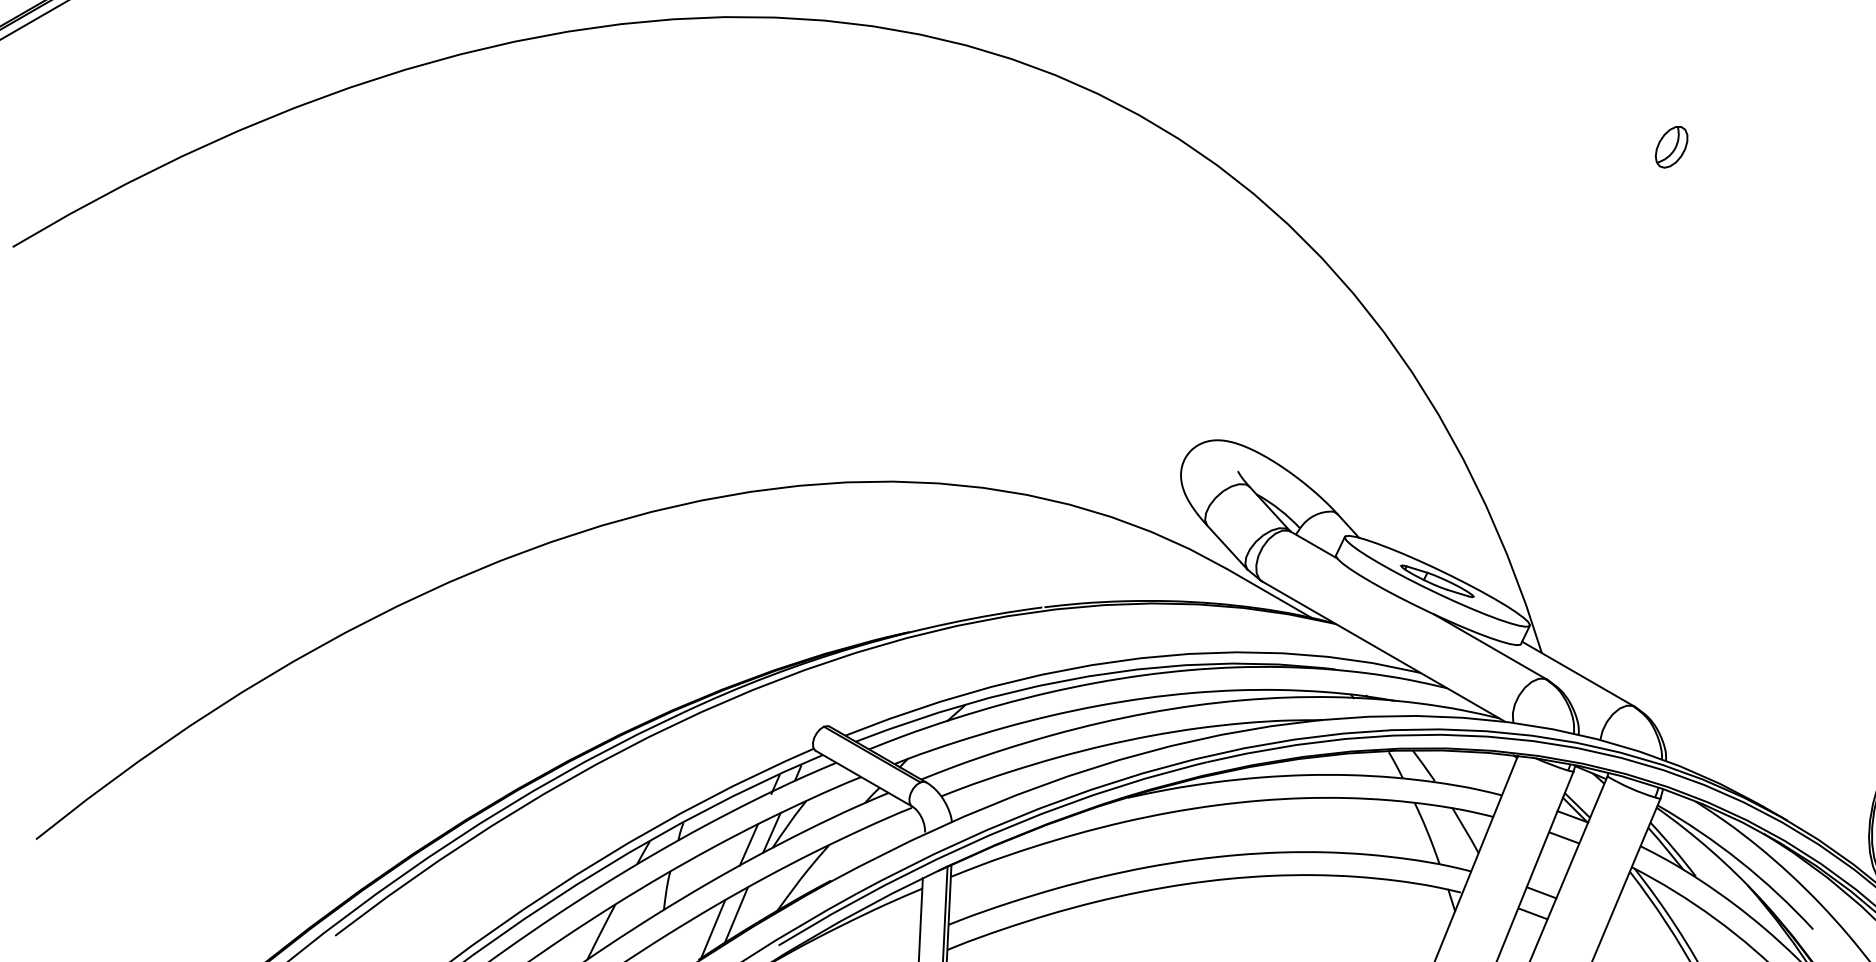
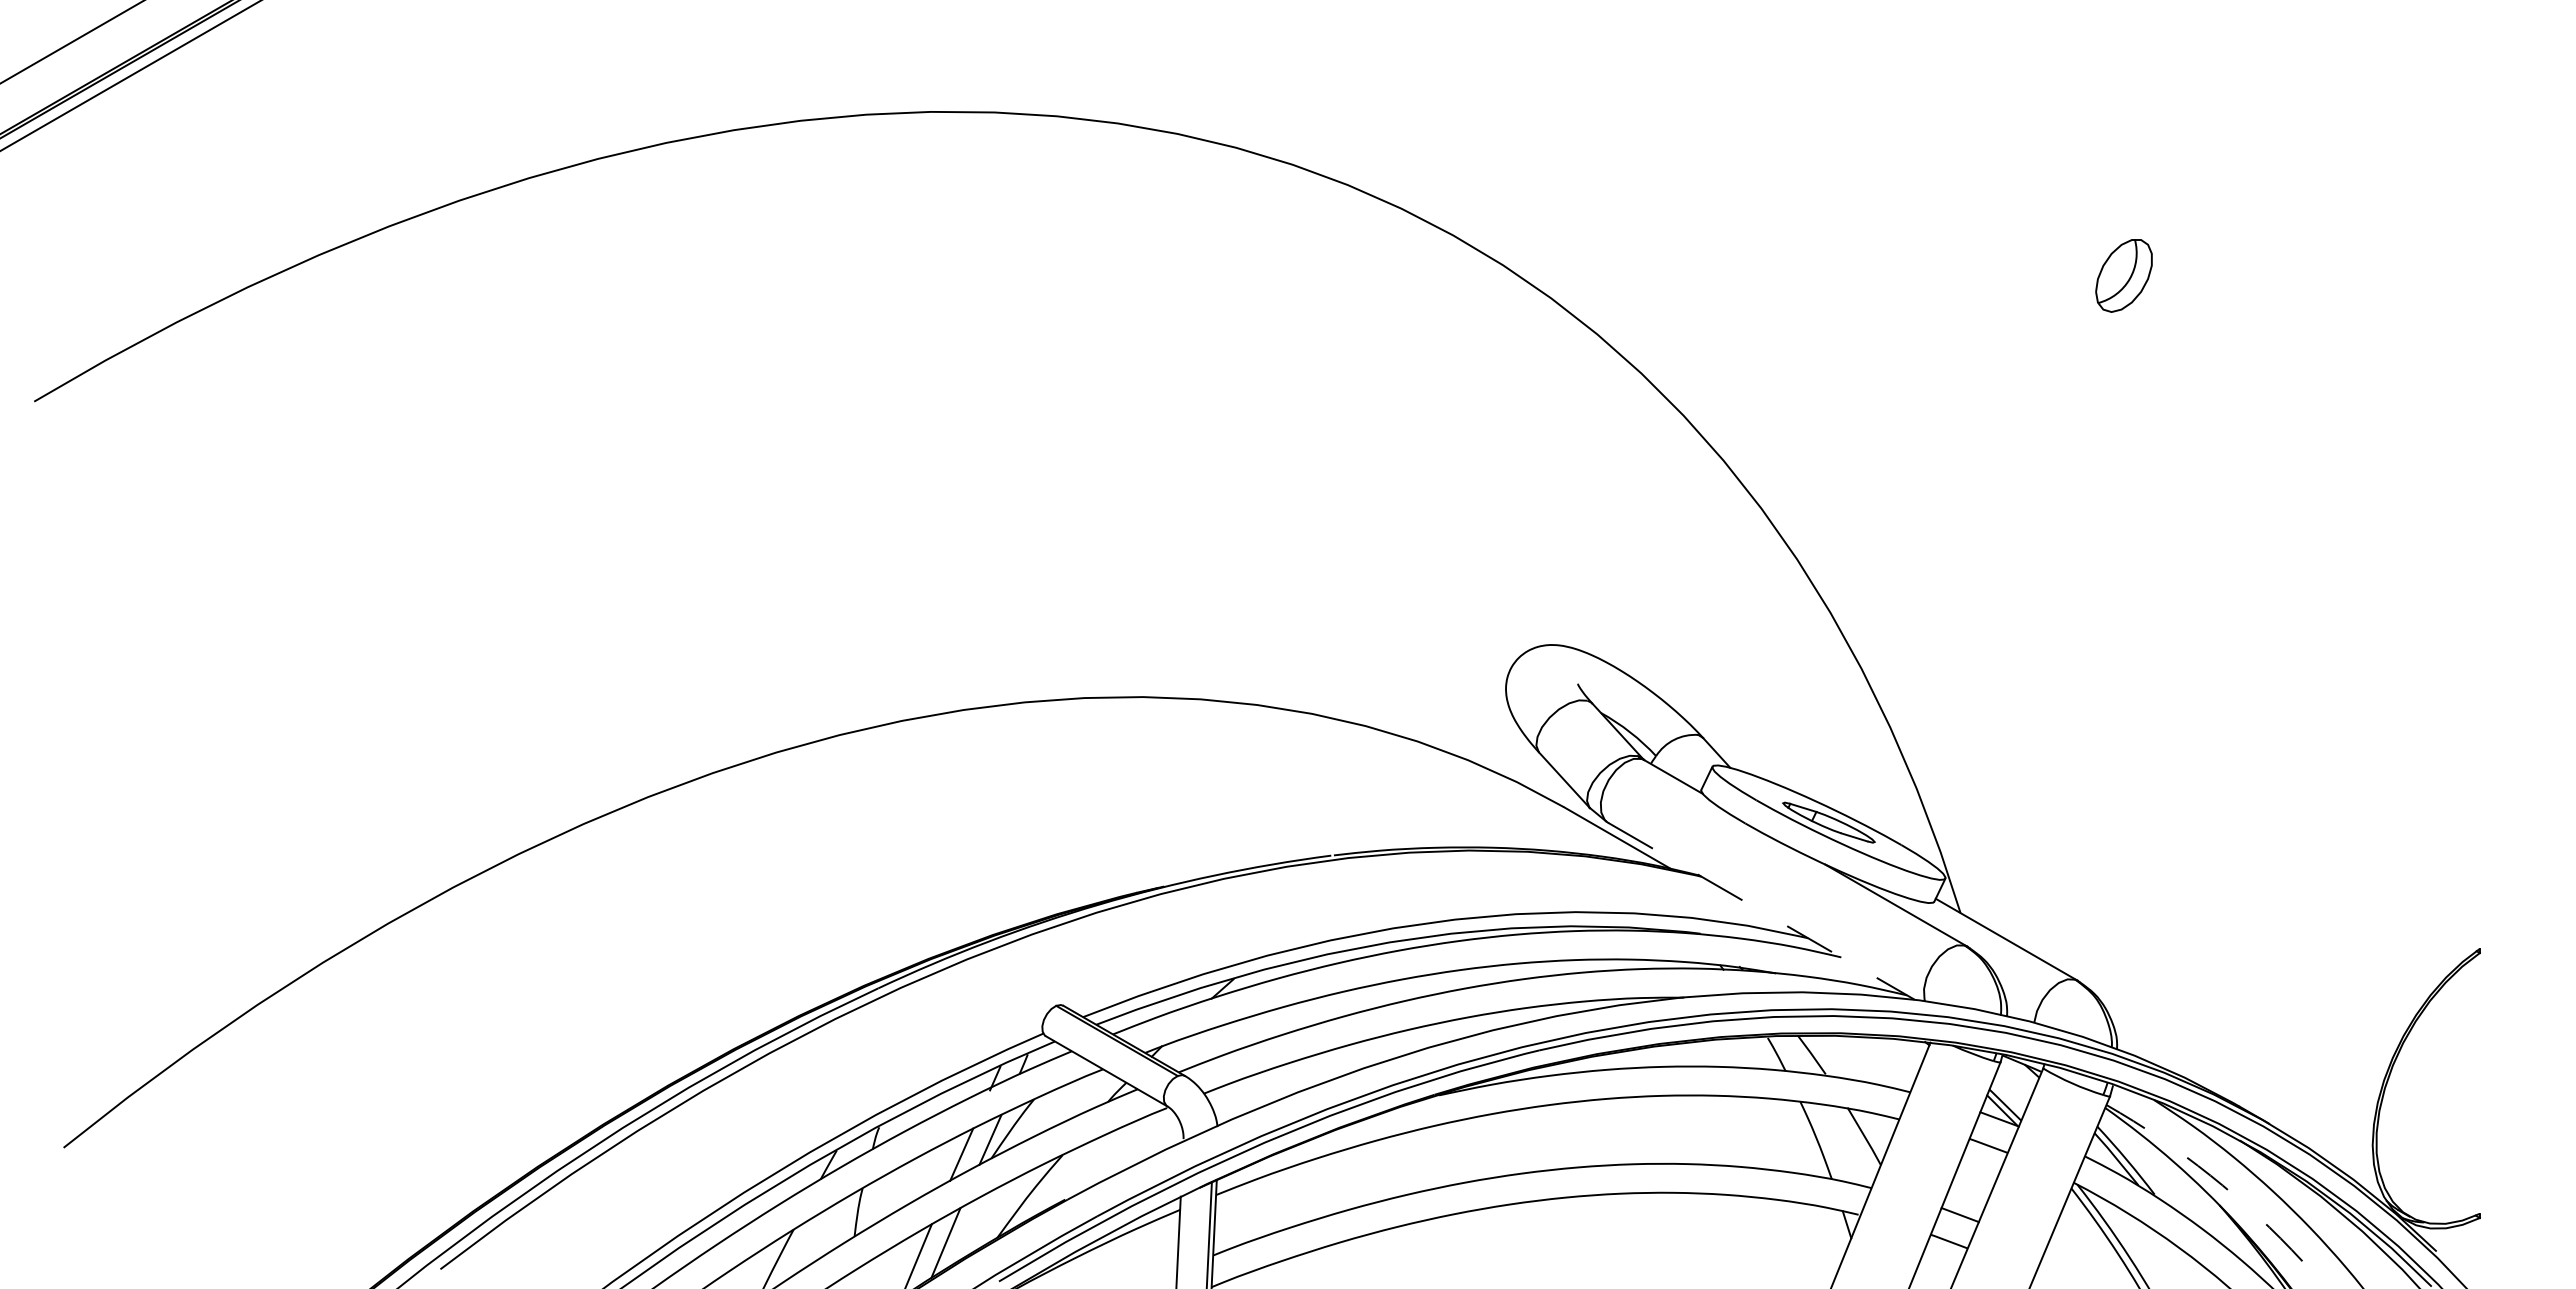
part: (1671, 146) -> (2123, 275), size x1.4
line: (1383, 651) -> (1761, 911), solid -> dashed
arc: (1740, 861) -> (2210, 1175), solid -> dashed

